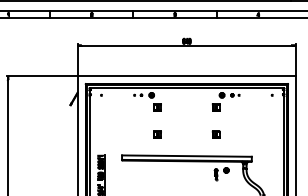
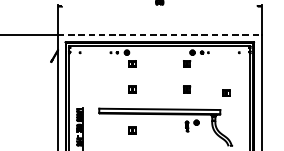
line: (186, 45) -> (159, 6), removed
line: (187, 75) -> (160, 34), solid -> dashed
part: (257, 138) -> (225, 92), added
part: (157, 178) -> (132, 130), added

